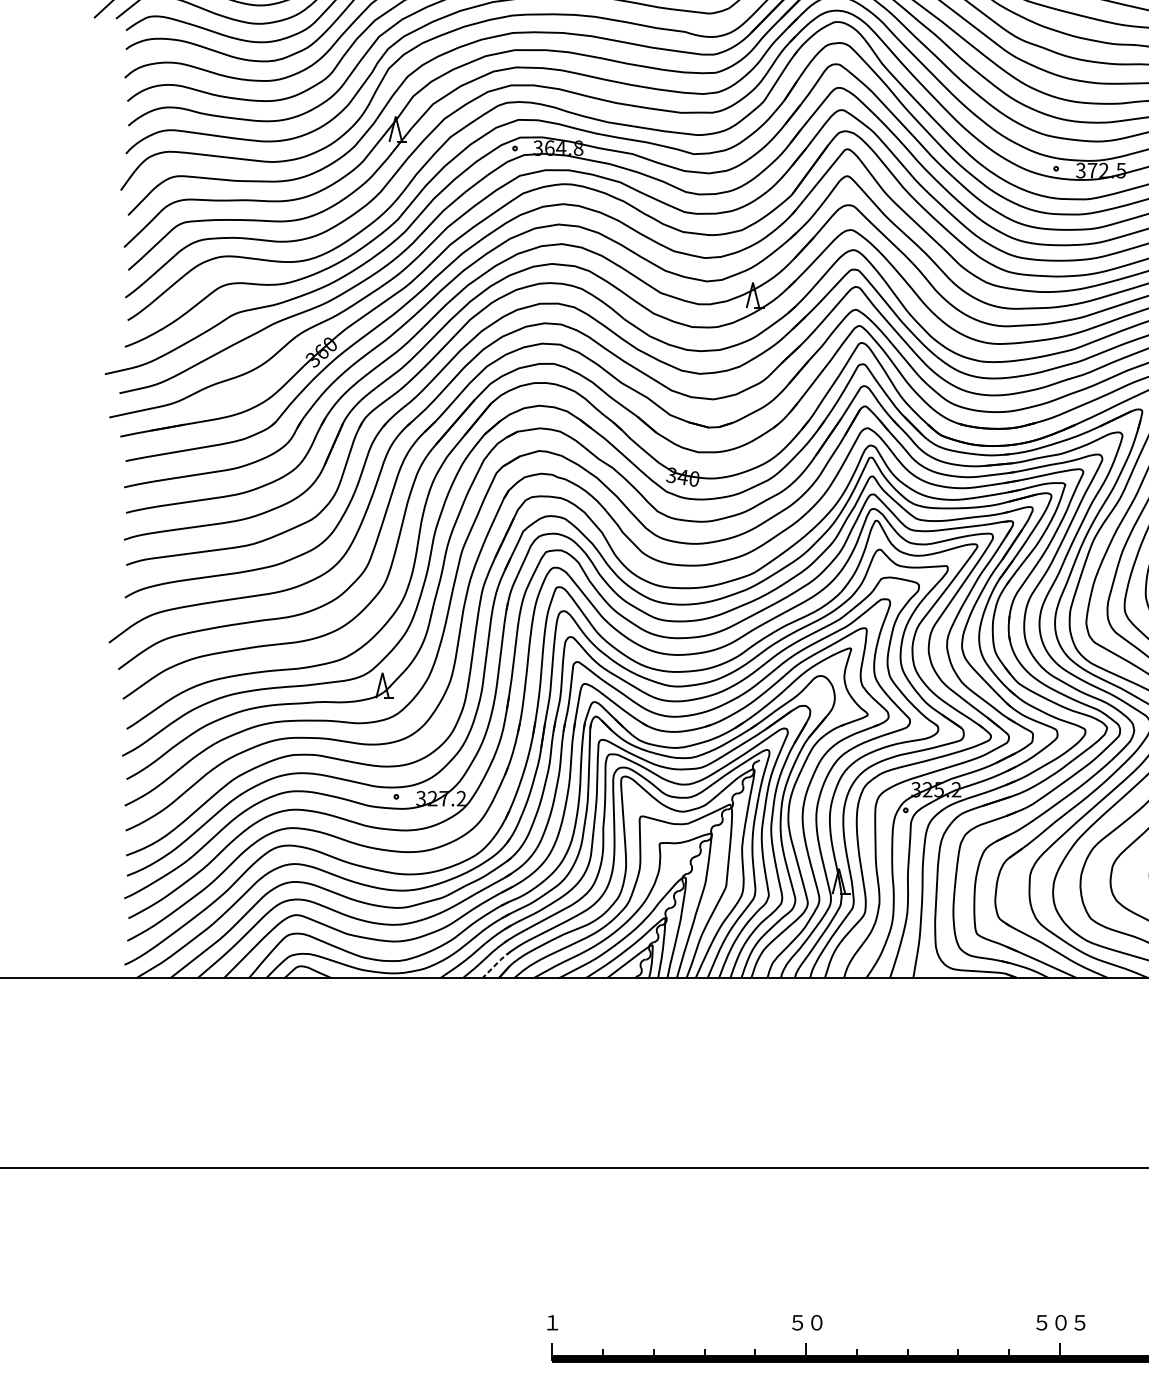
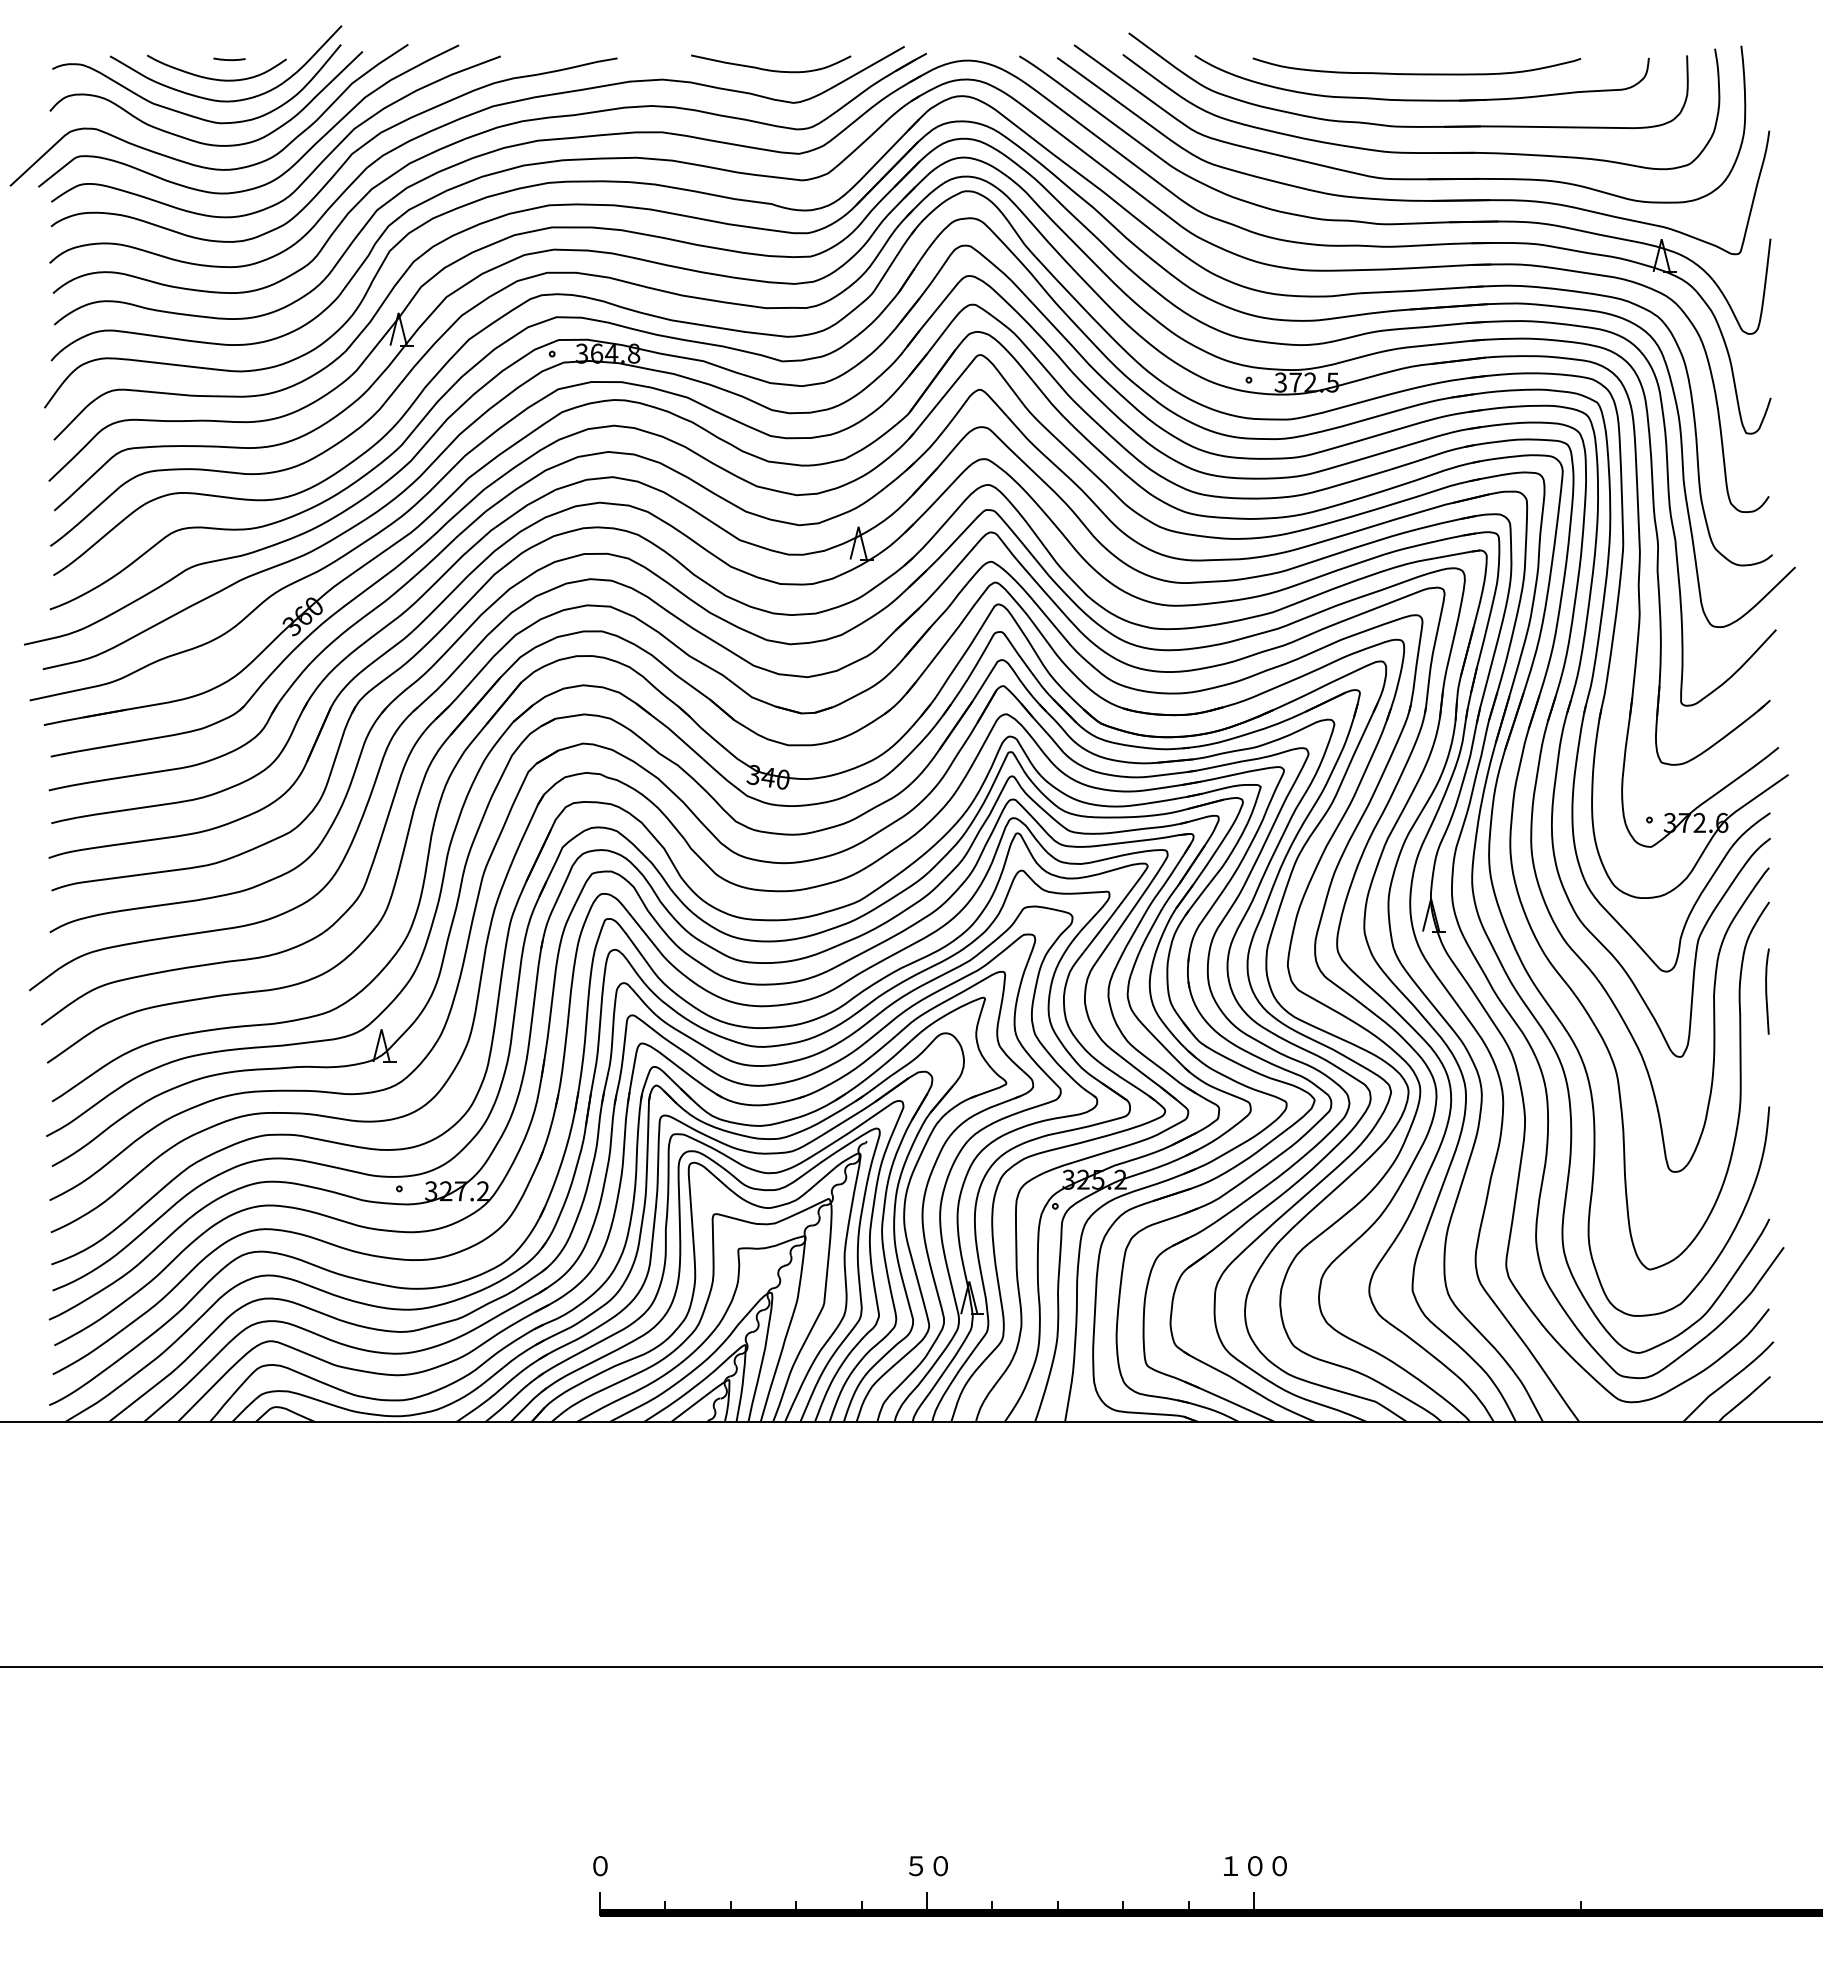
line: (496, 964) -> (528, 1404), dashed -> solid
text: (552, 1323) -> (600, 1866), １ -> ０
text: (1041, 1323) -> (1230, 1866), ５ -> １
text: (1079, 1323) -> (1279, 1866), ５ -> ０

